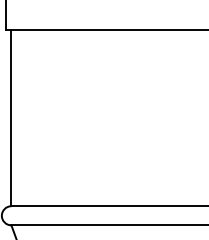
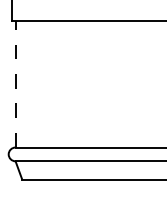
line: (11, 117) -> (15, 83), solid -> dashed

